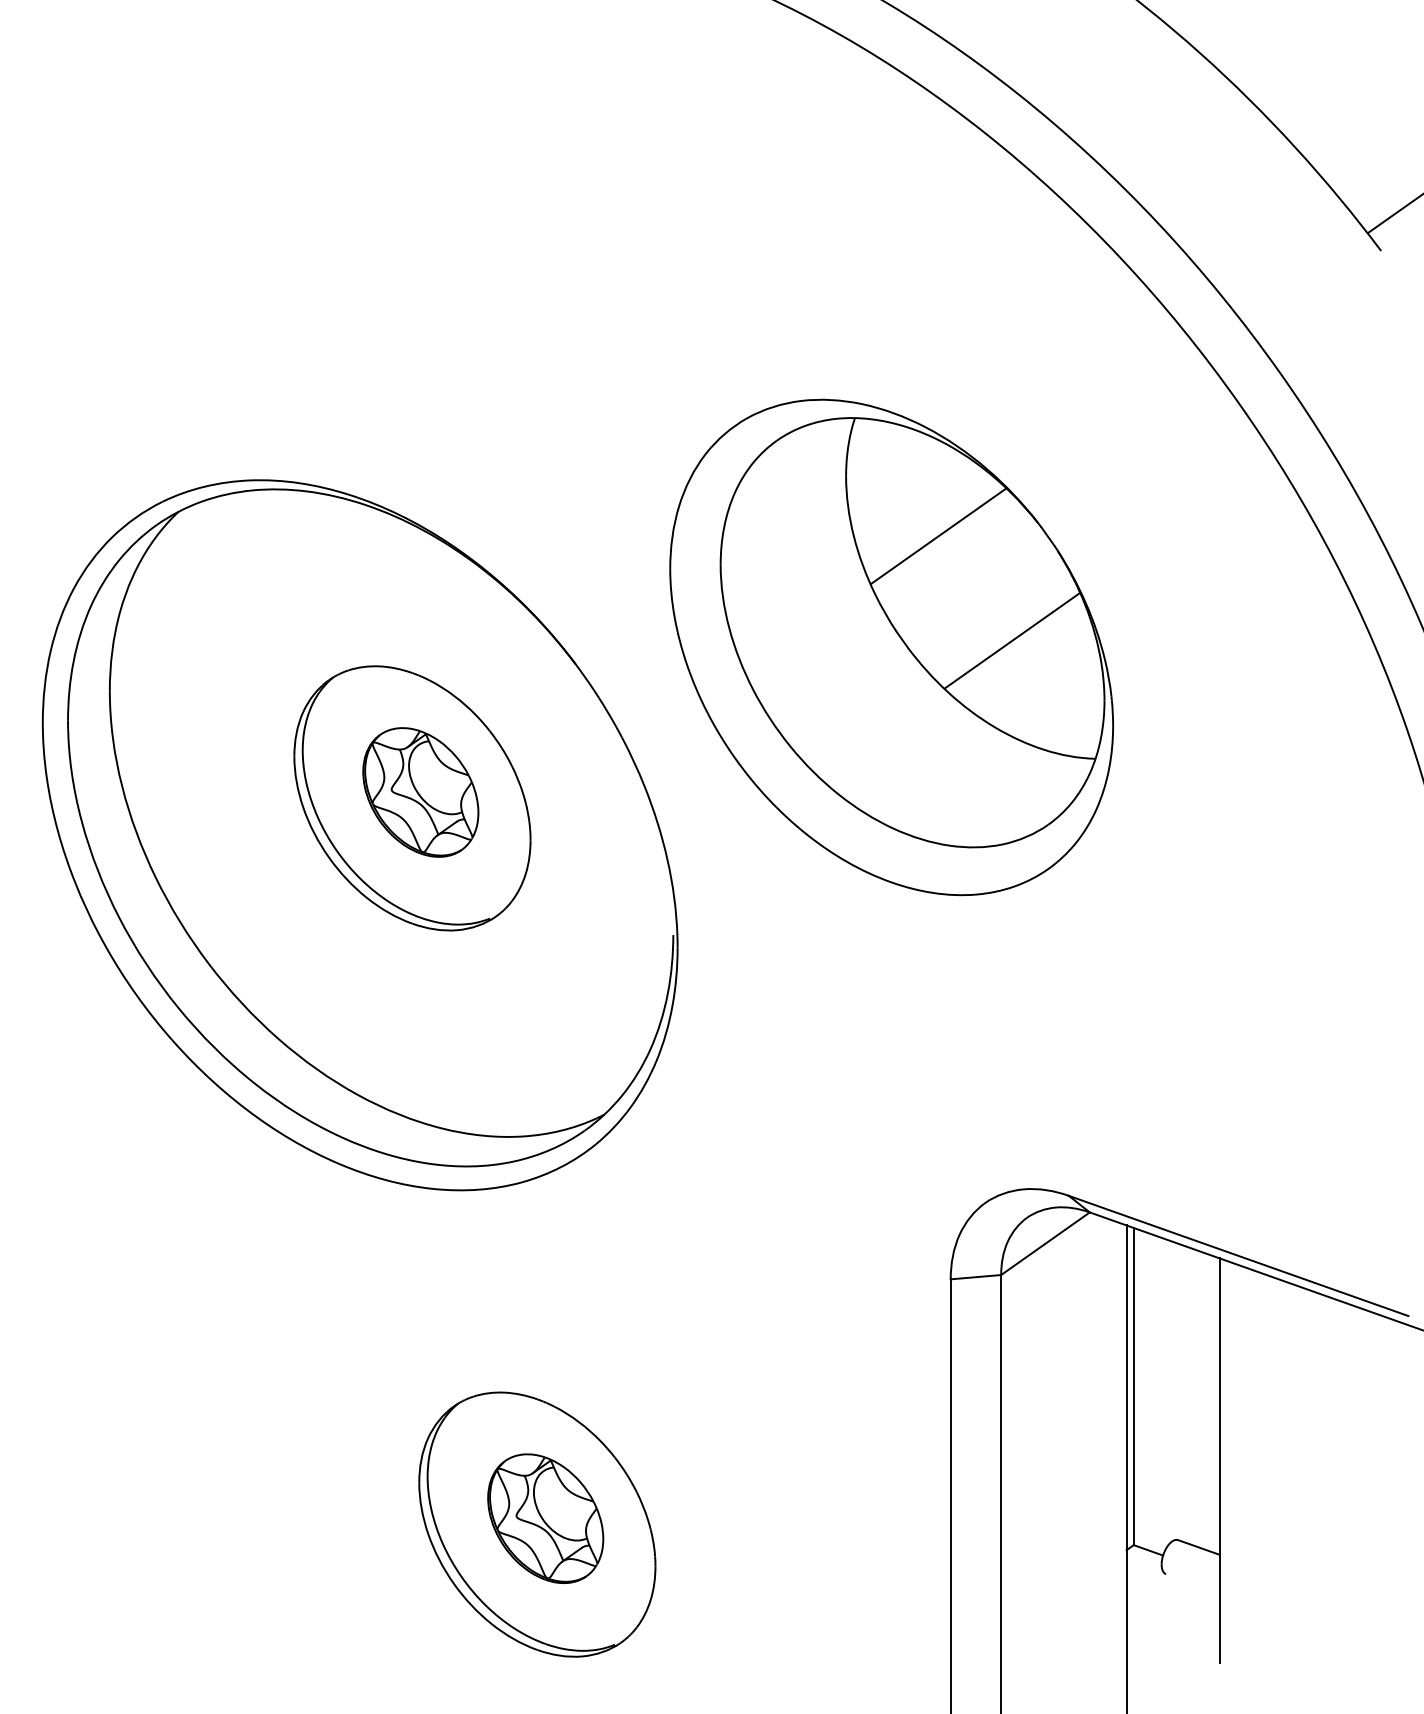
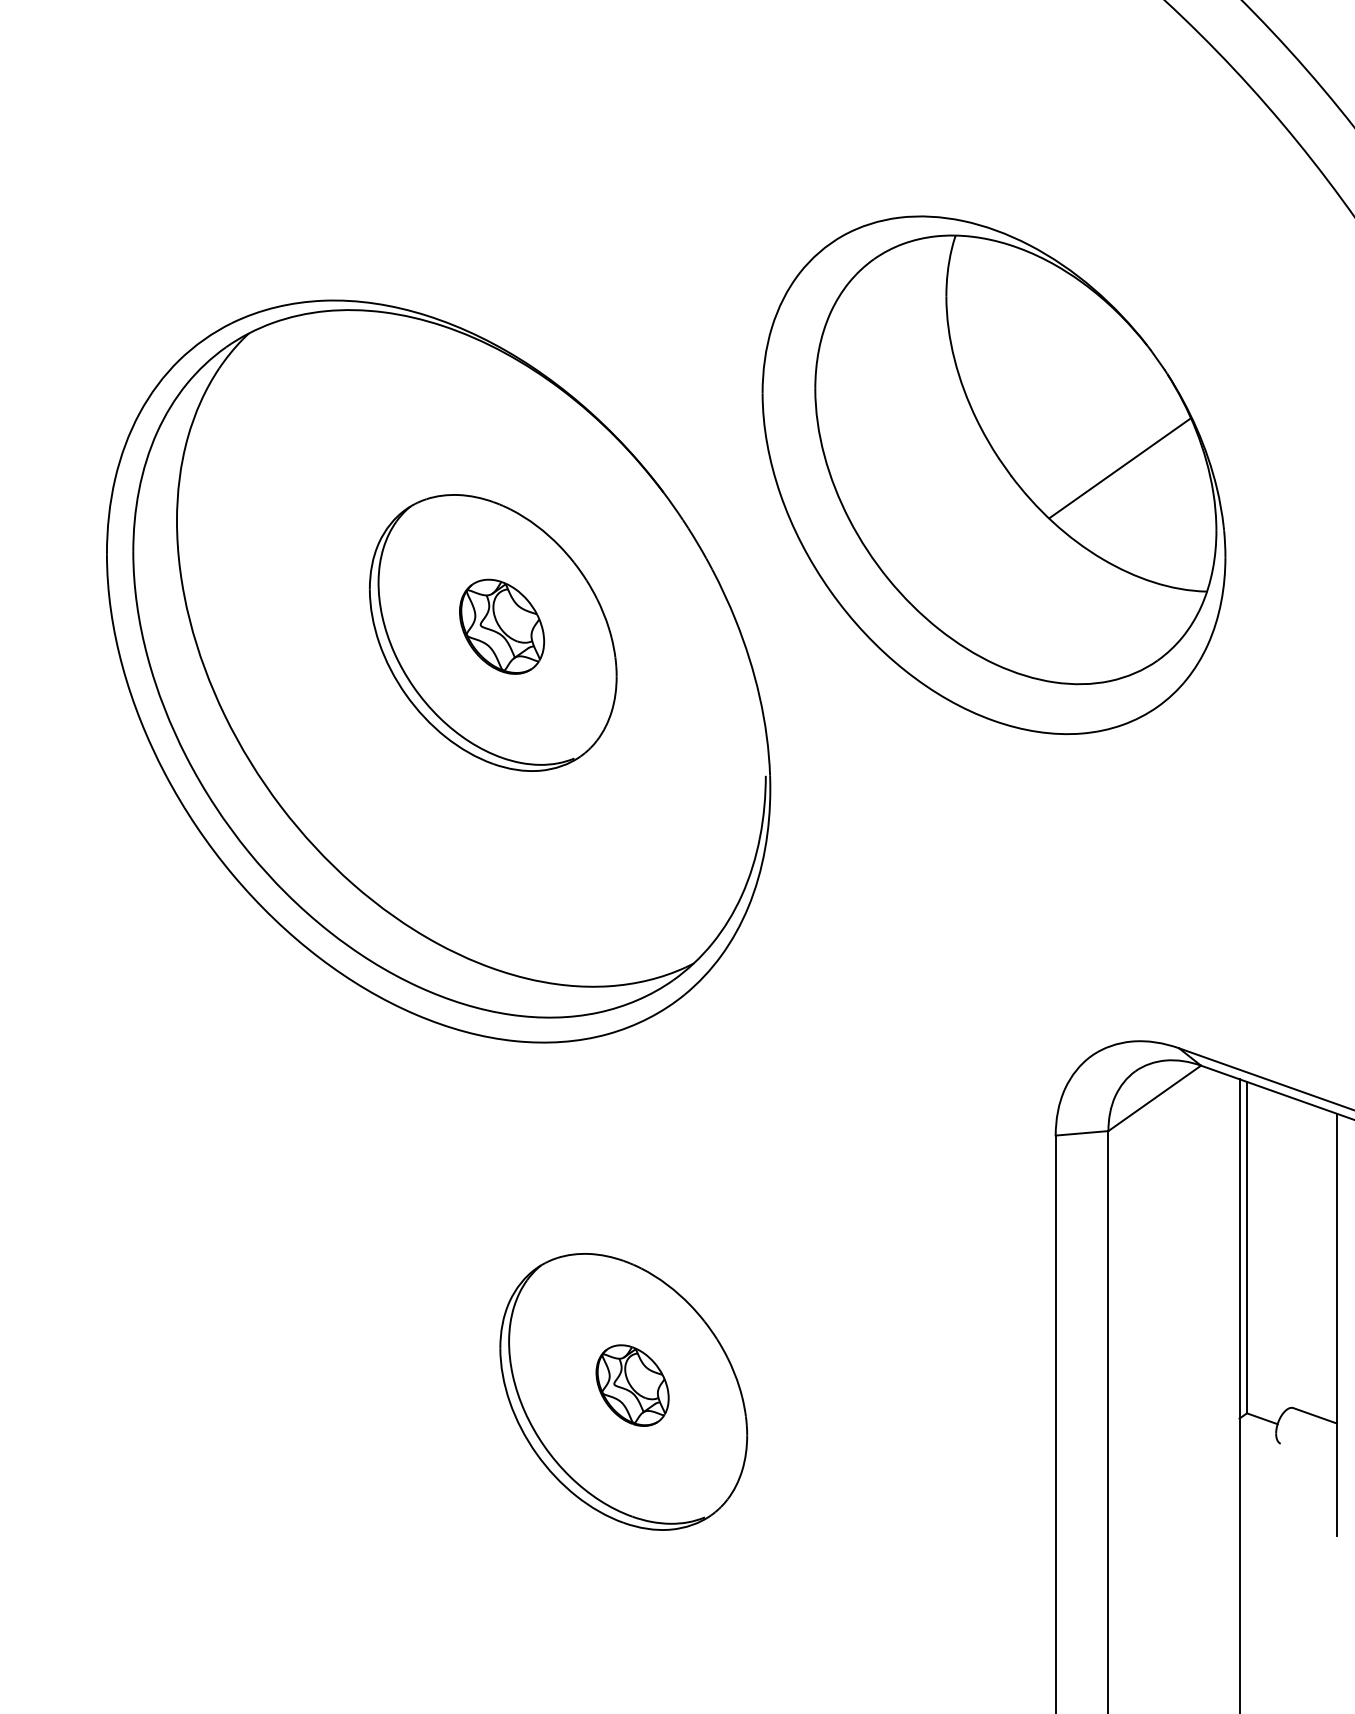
line: (938, 536) -> (1042, 359), removed
part: (420, 792) -> (501, 626), size x0.7
part: (545, 1518) -> (632, 1385), size x0.6

